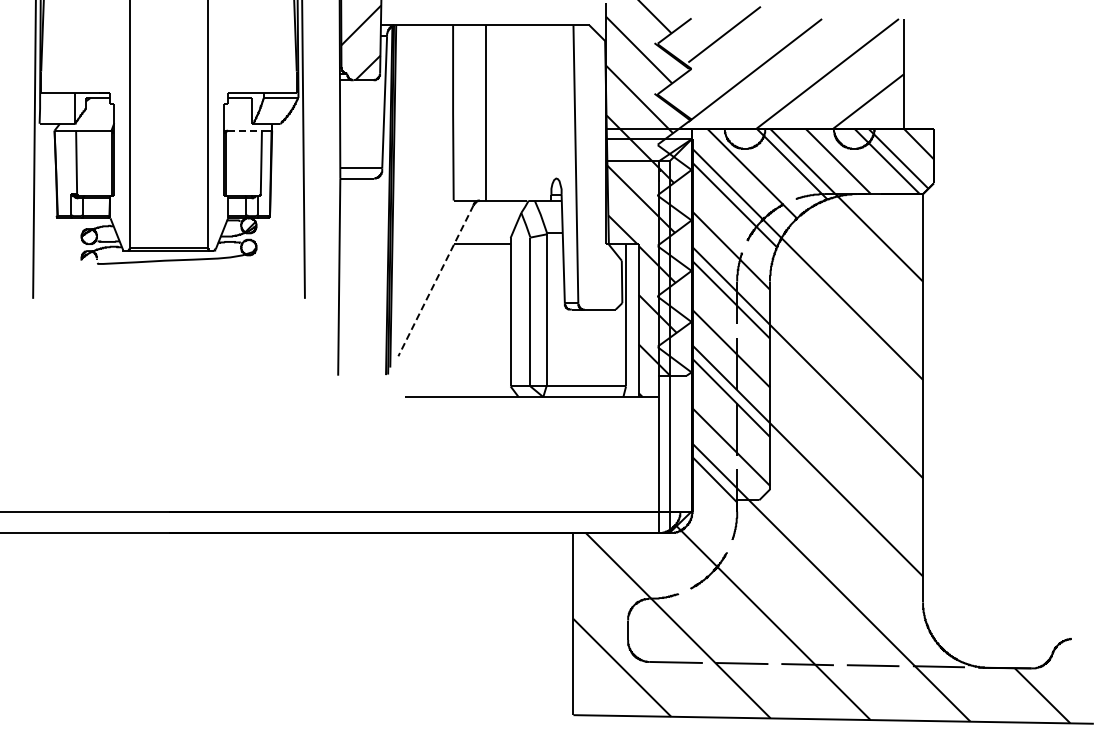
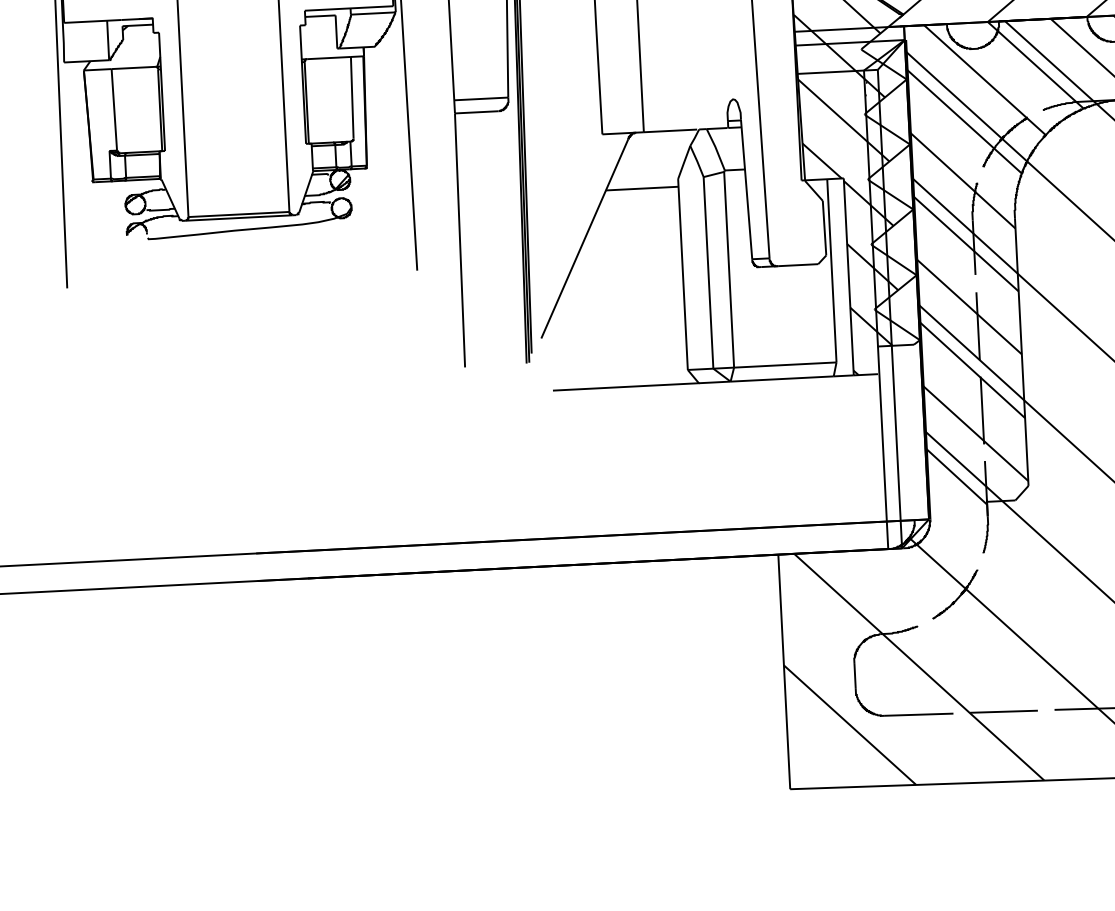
line: (245, 130) -> (329, 57), dashed -> solid
line: (435, 281) -> (584, 239), dashed -> solid

